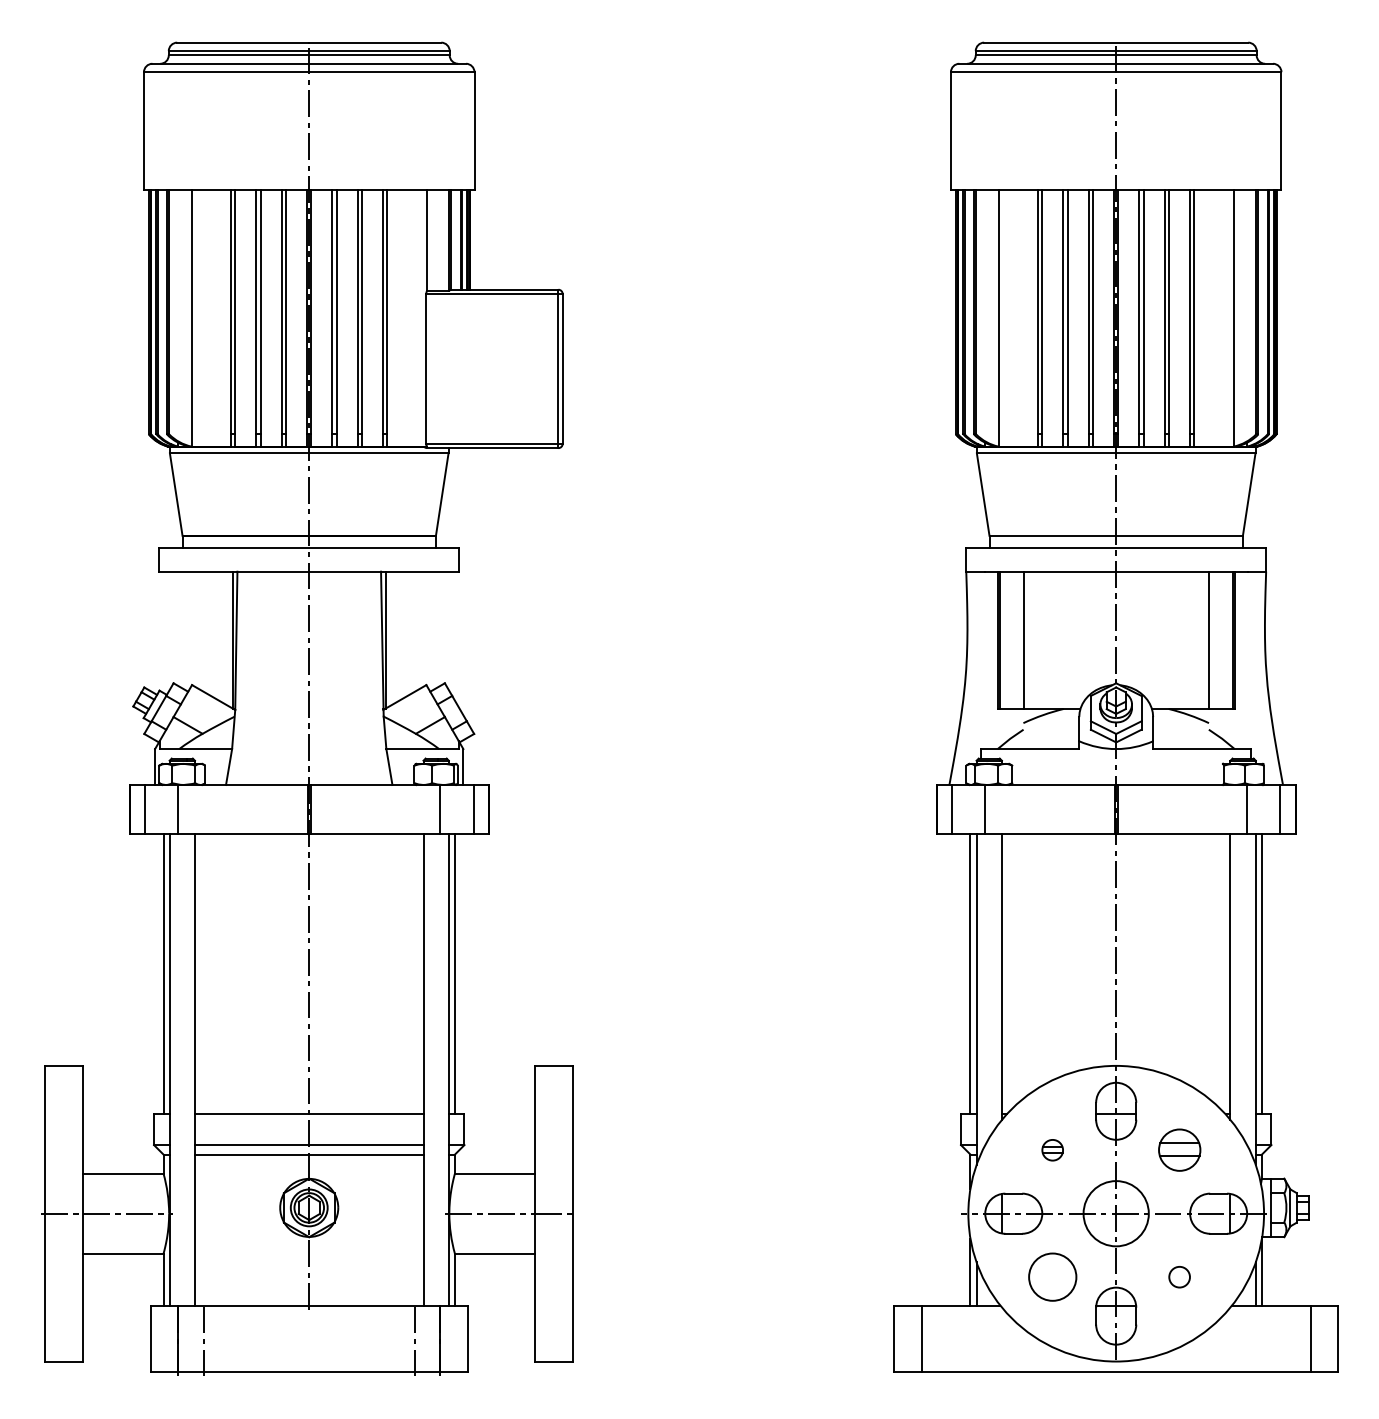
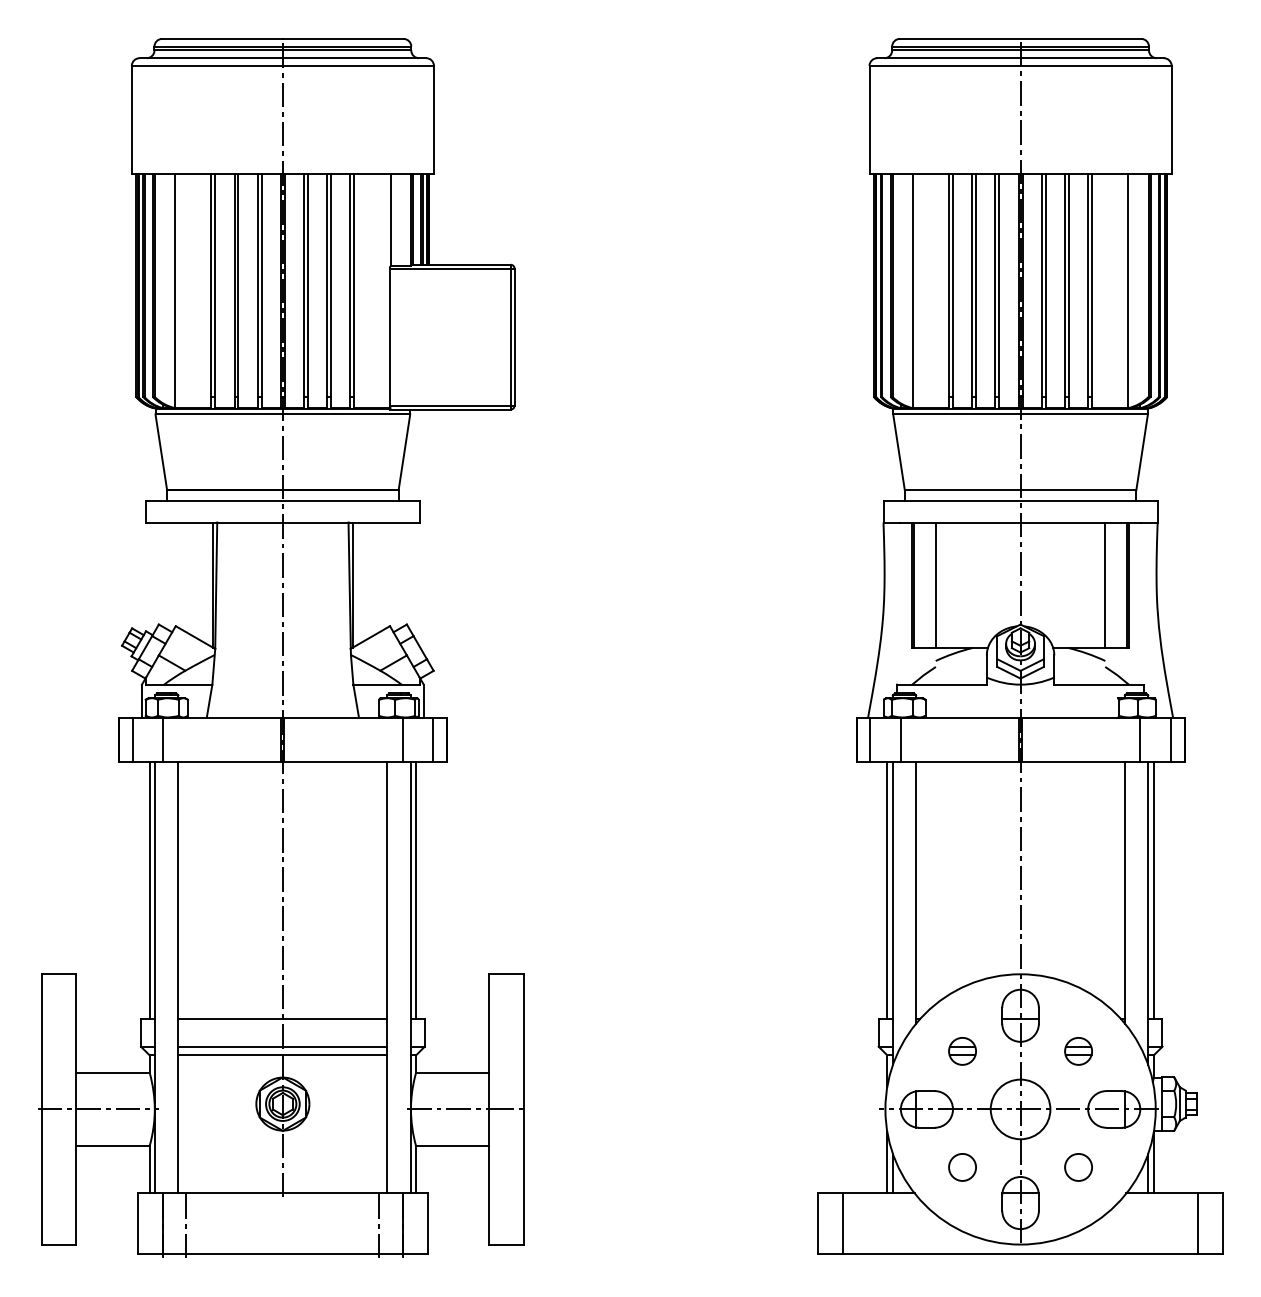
part: (1052, 1150) -> (962, 1051), size x1.43
part: (1179, 1150) -> (1078, 1051), size x0.71
circle: (1052, 1276) -> (962, 1166), size x0.62
circle: (1179, 1277) -> (1078, 1167), size x1.43

